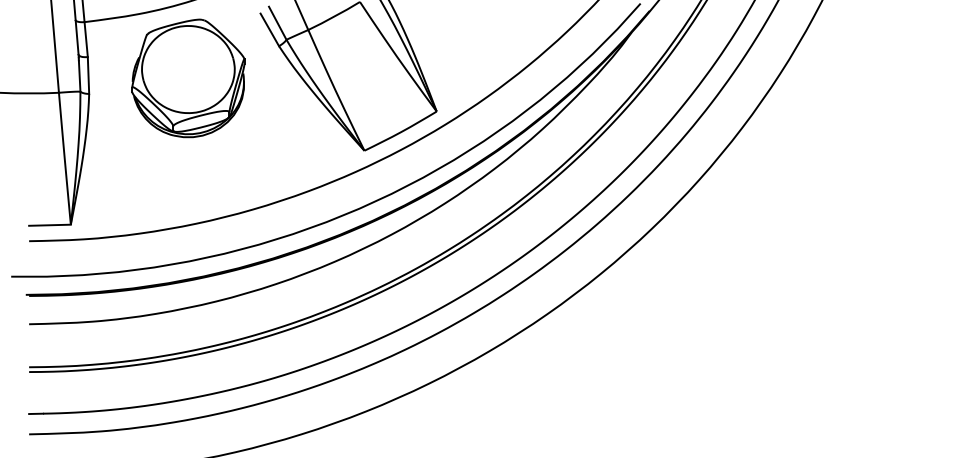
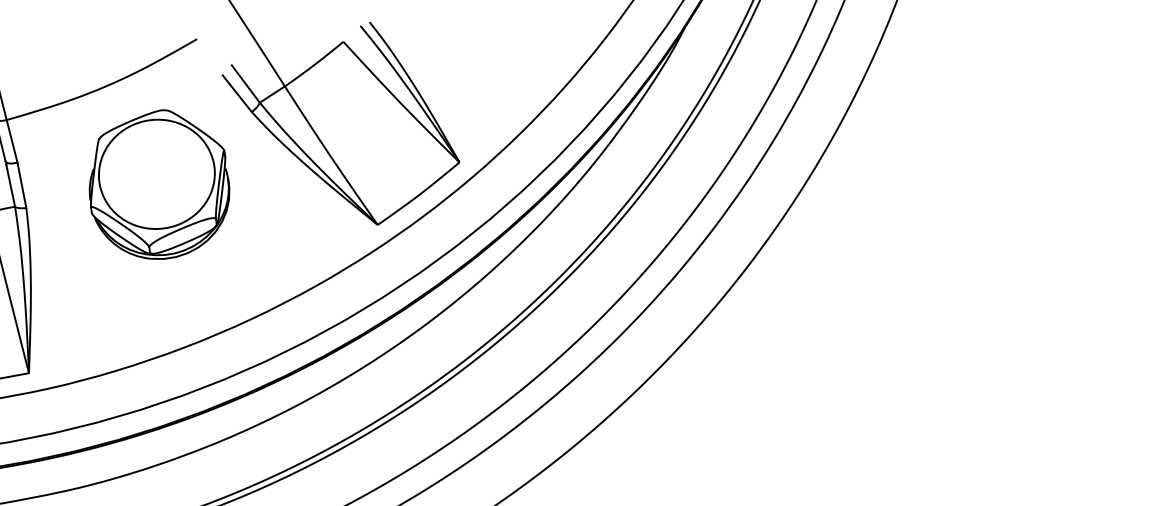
part: (188, 78) -> (158, 185), moved

